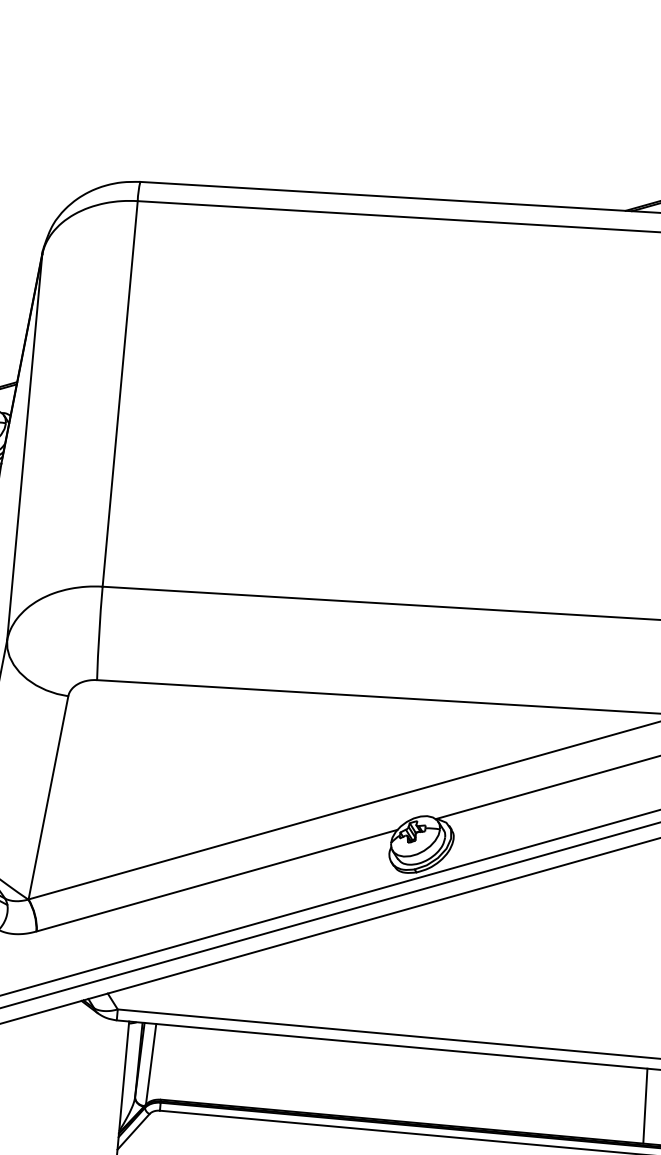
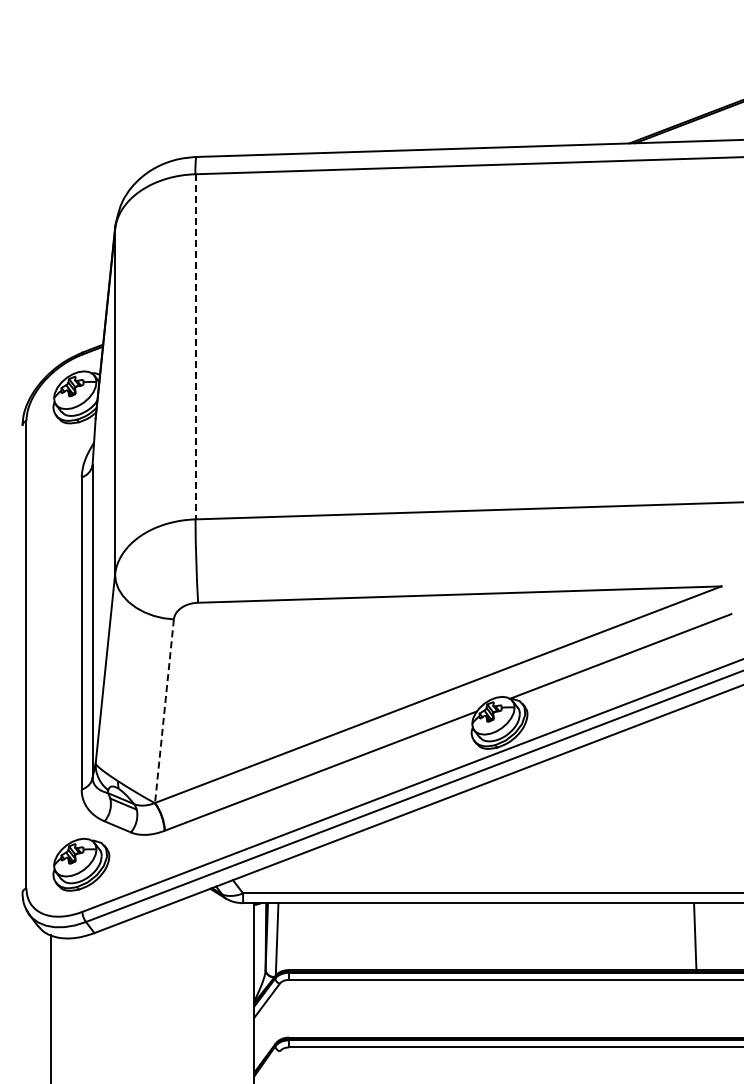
line: (120, 393) -> (195, 346), solid -> dashed
line: (48, 798) -> (164, 711), solid -> dashed
line: (645, 1105) -> (695, 937), moved

